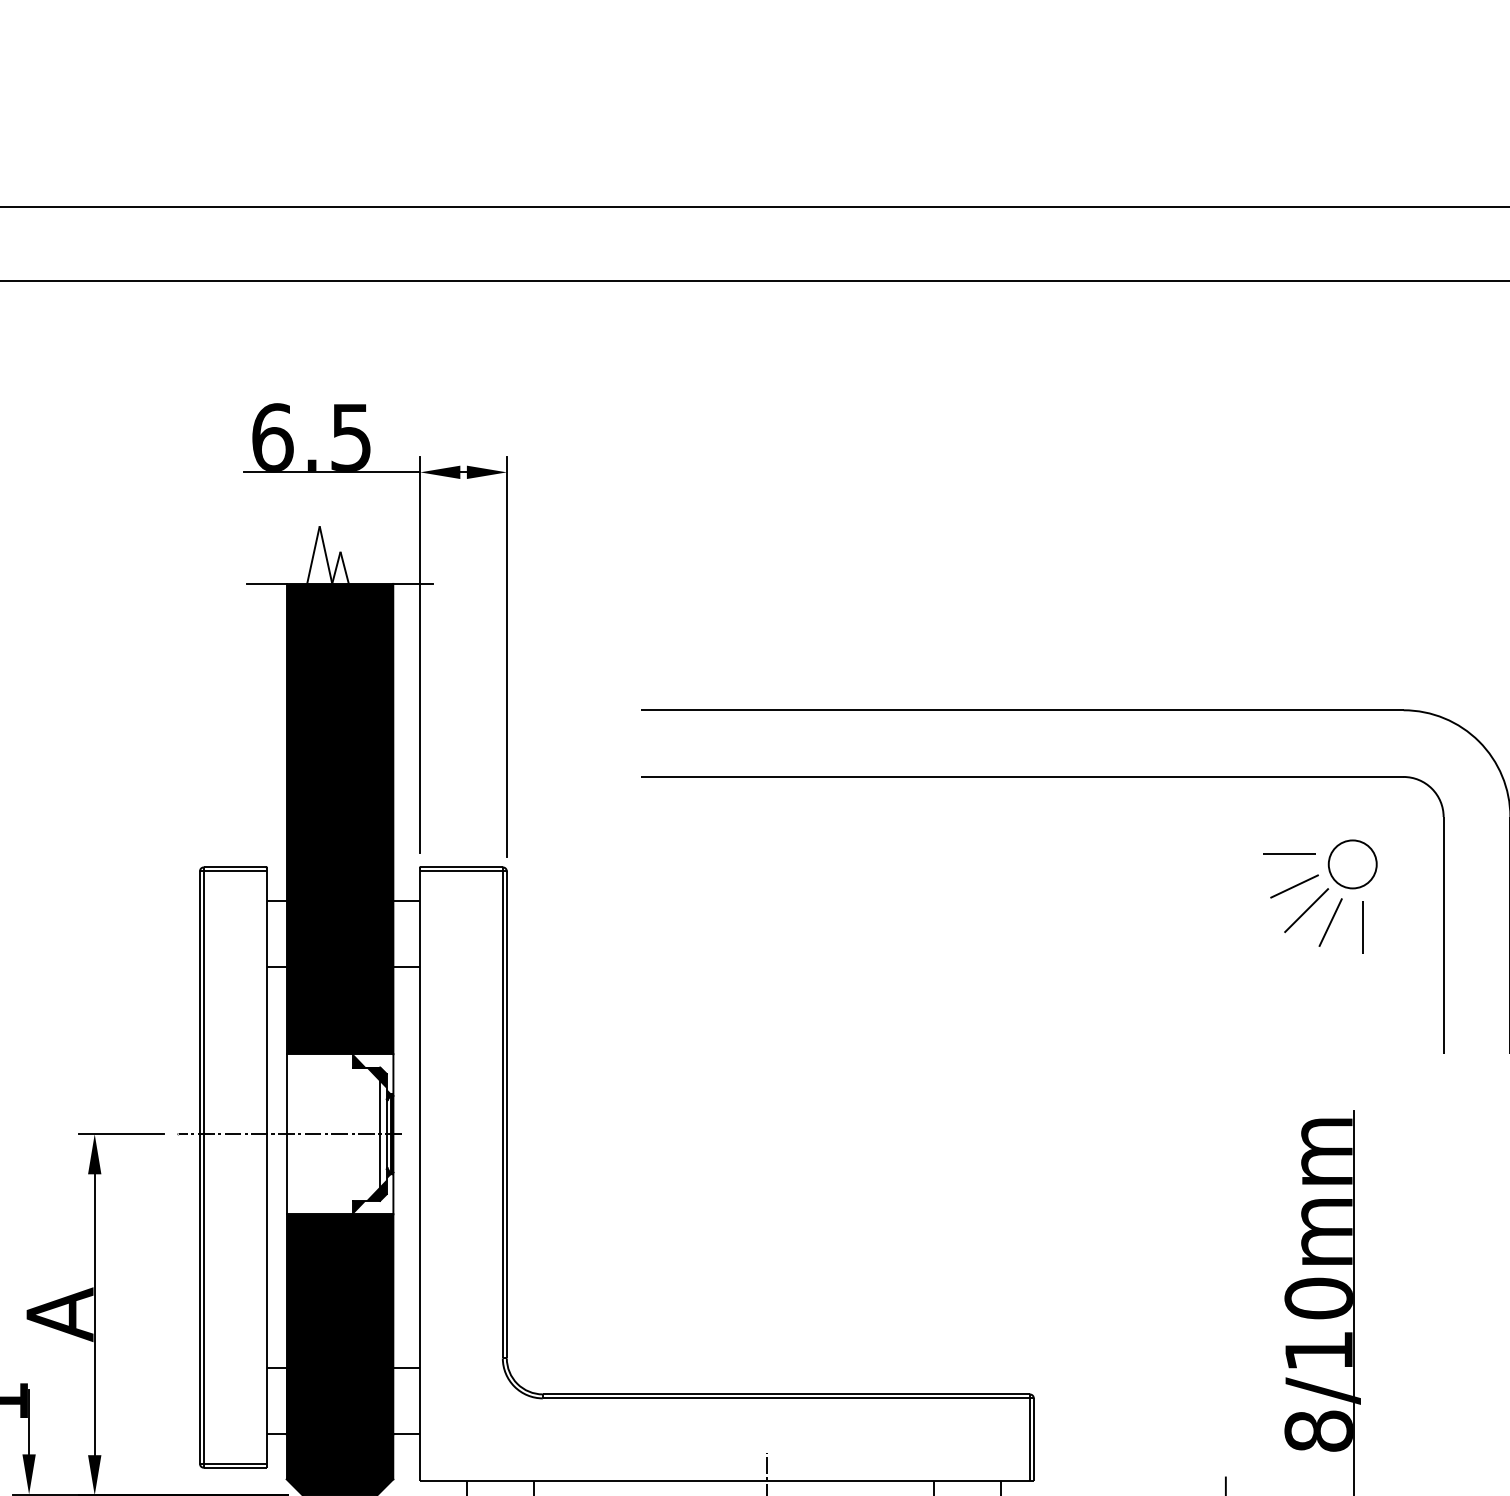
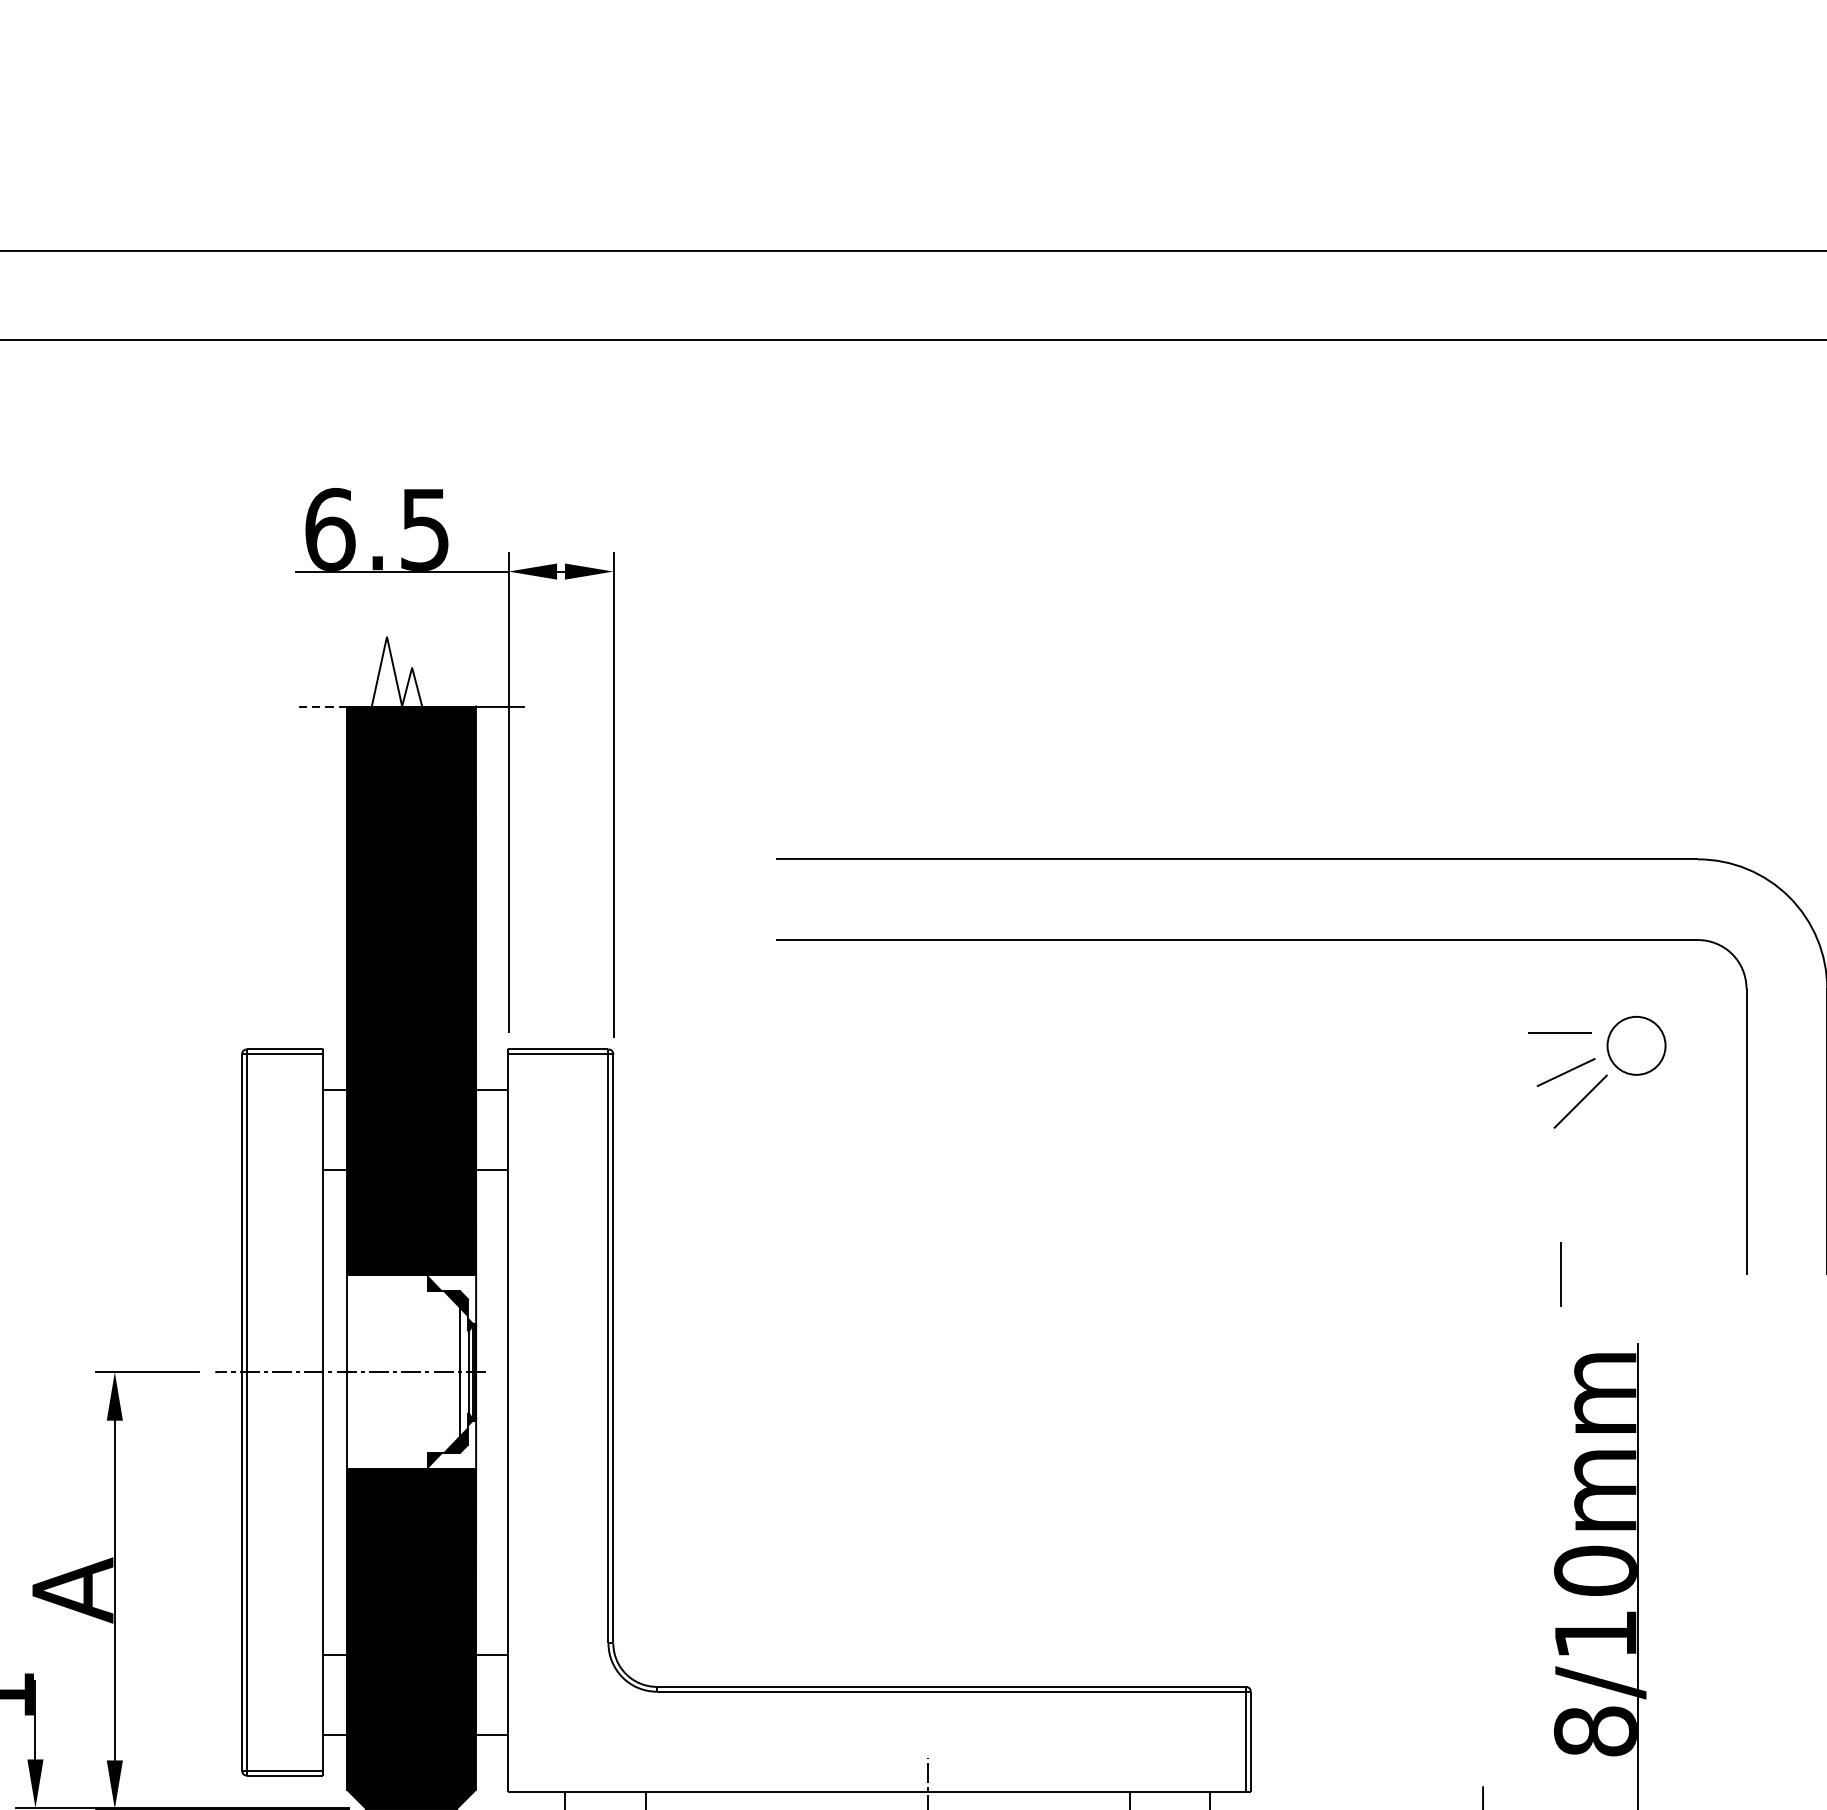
line: (266, 583) -> (322, 706), solid -> dashed
line: (1330, 922) -> (1609, 1116), removed
line: (1362, 927) -> (1560, 1274), moved

